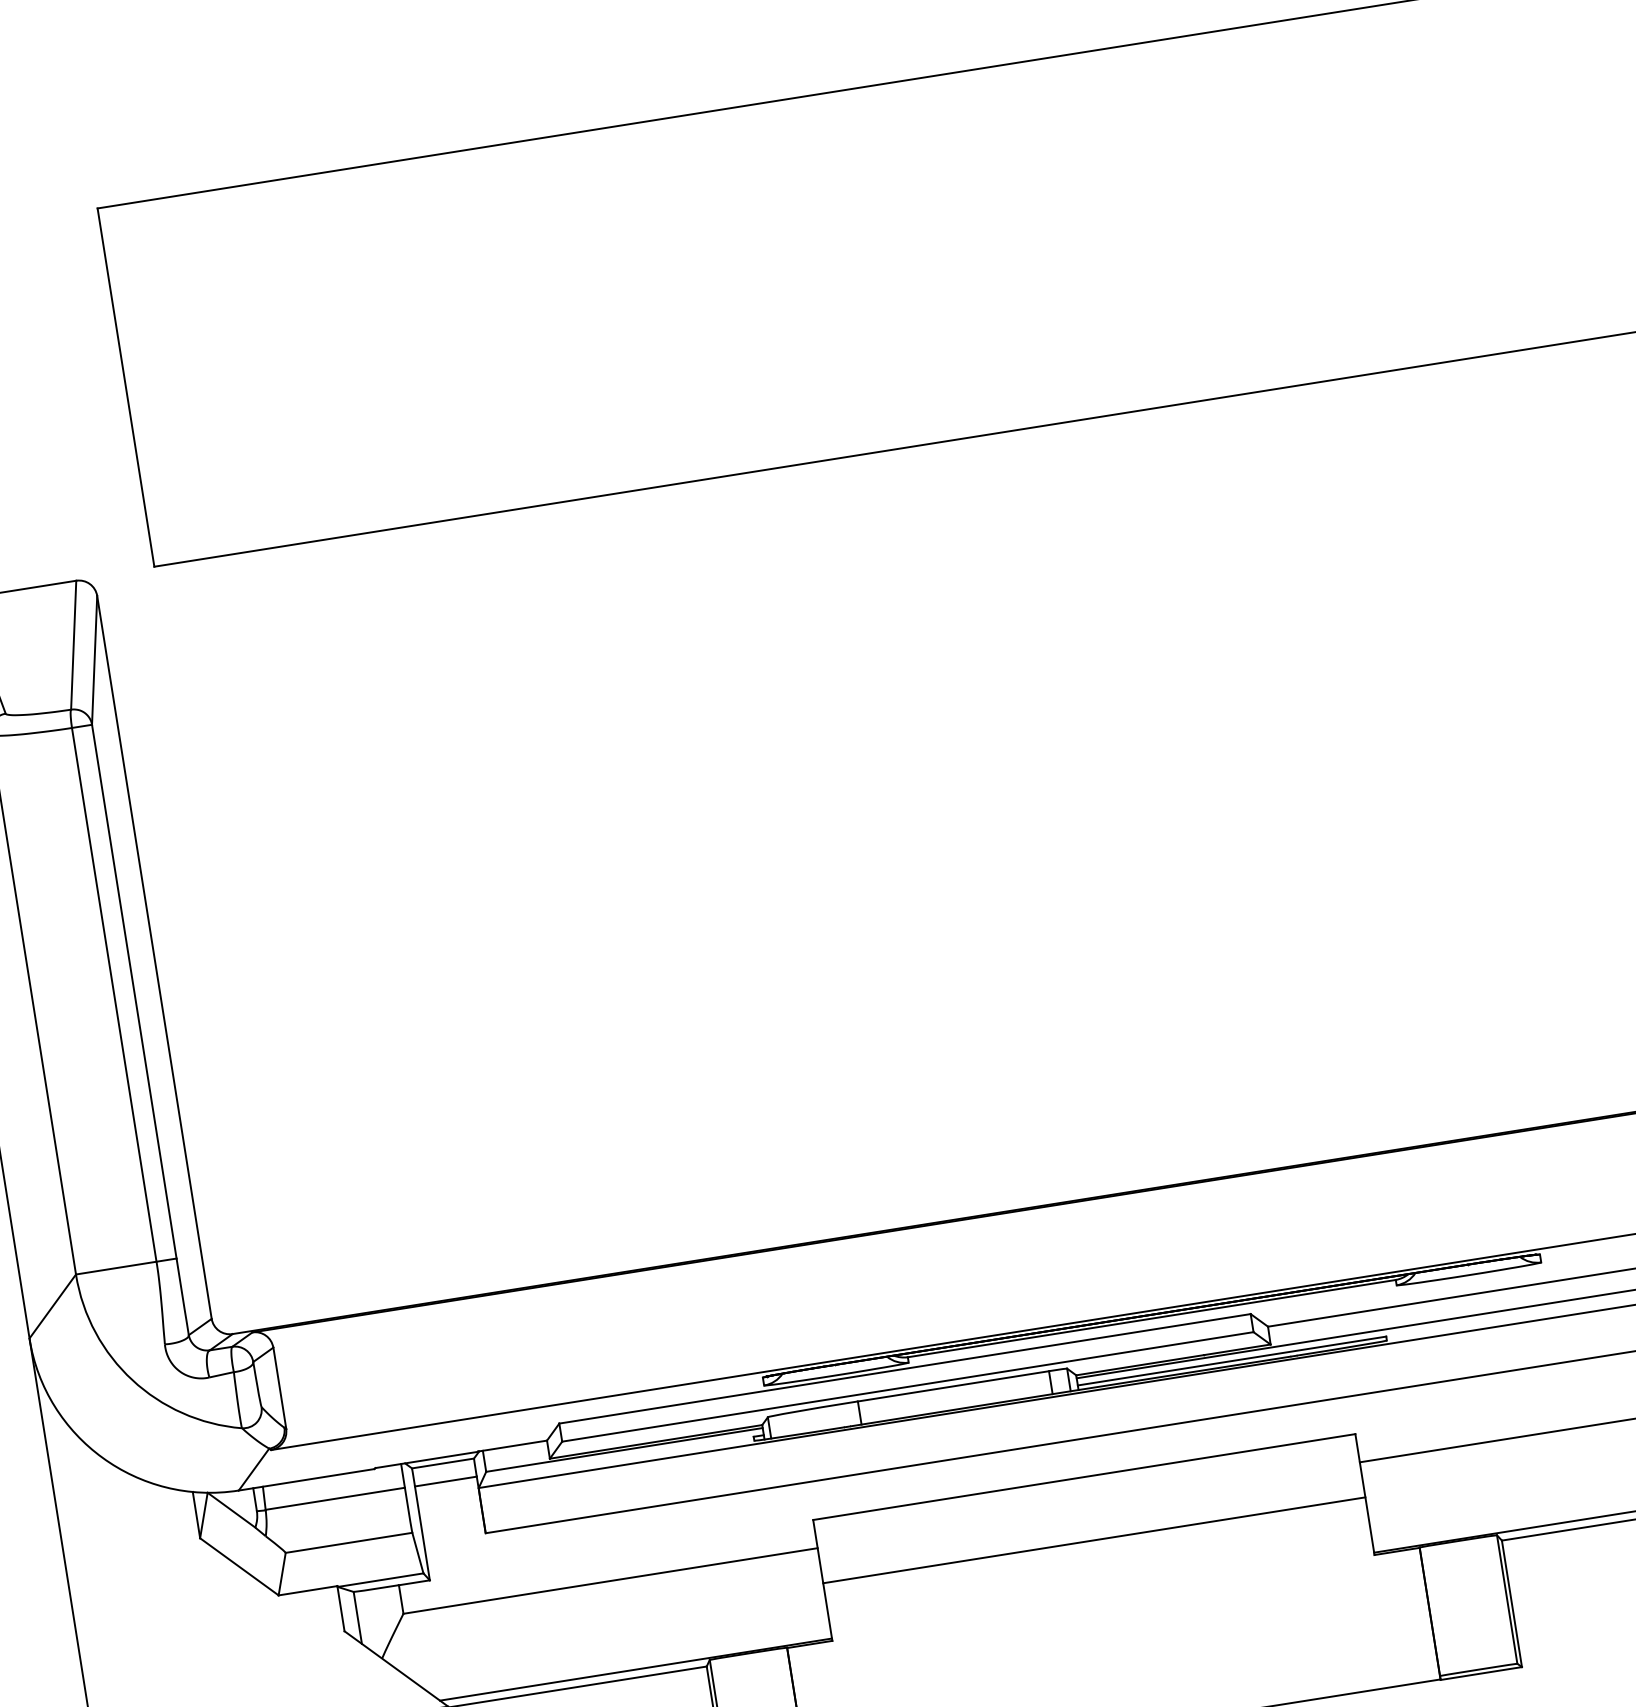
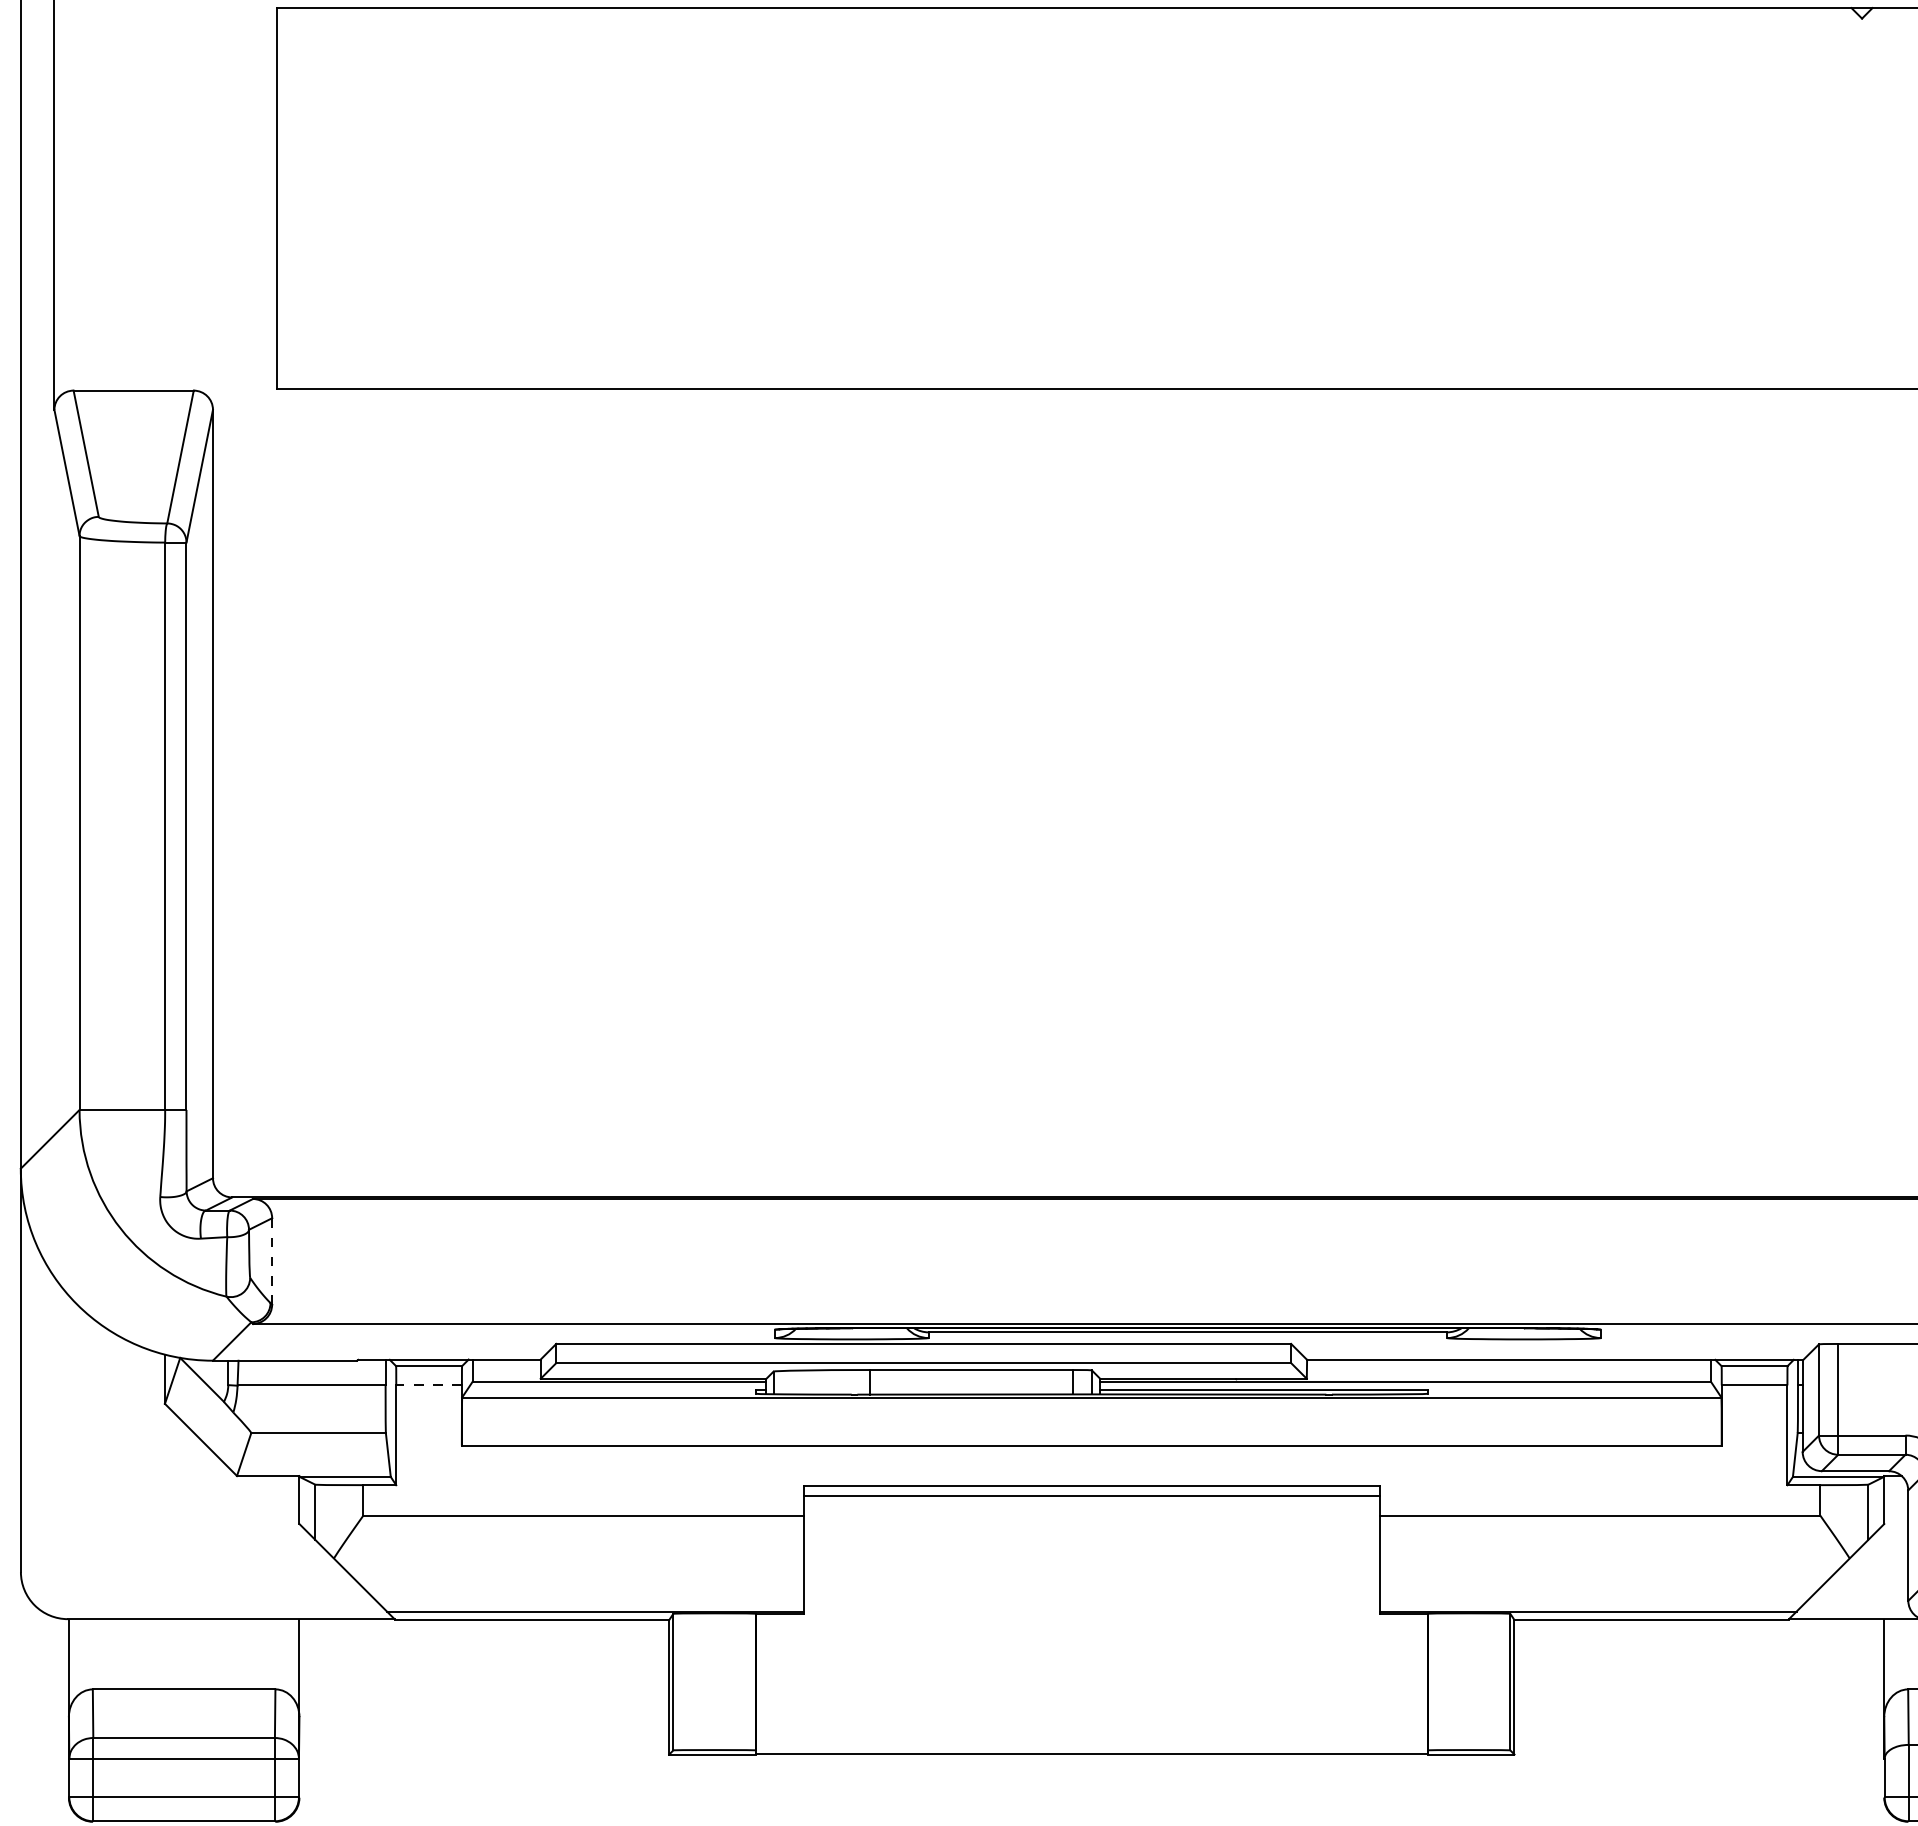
line: (280, 1388) -> (272, 1261), solid -> dashed
line: (446, 1481) -> (429, 1385), solid -> dashed
line: (1093, 1540) -> (1091, 1495), moved

